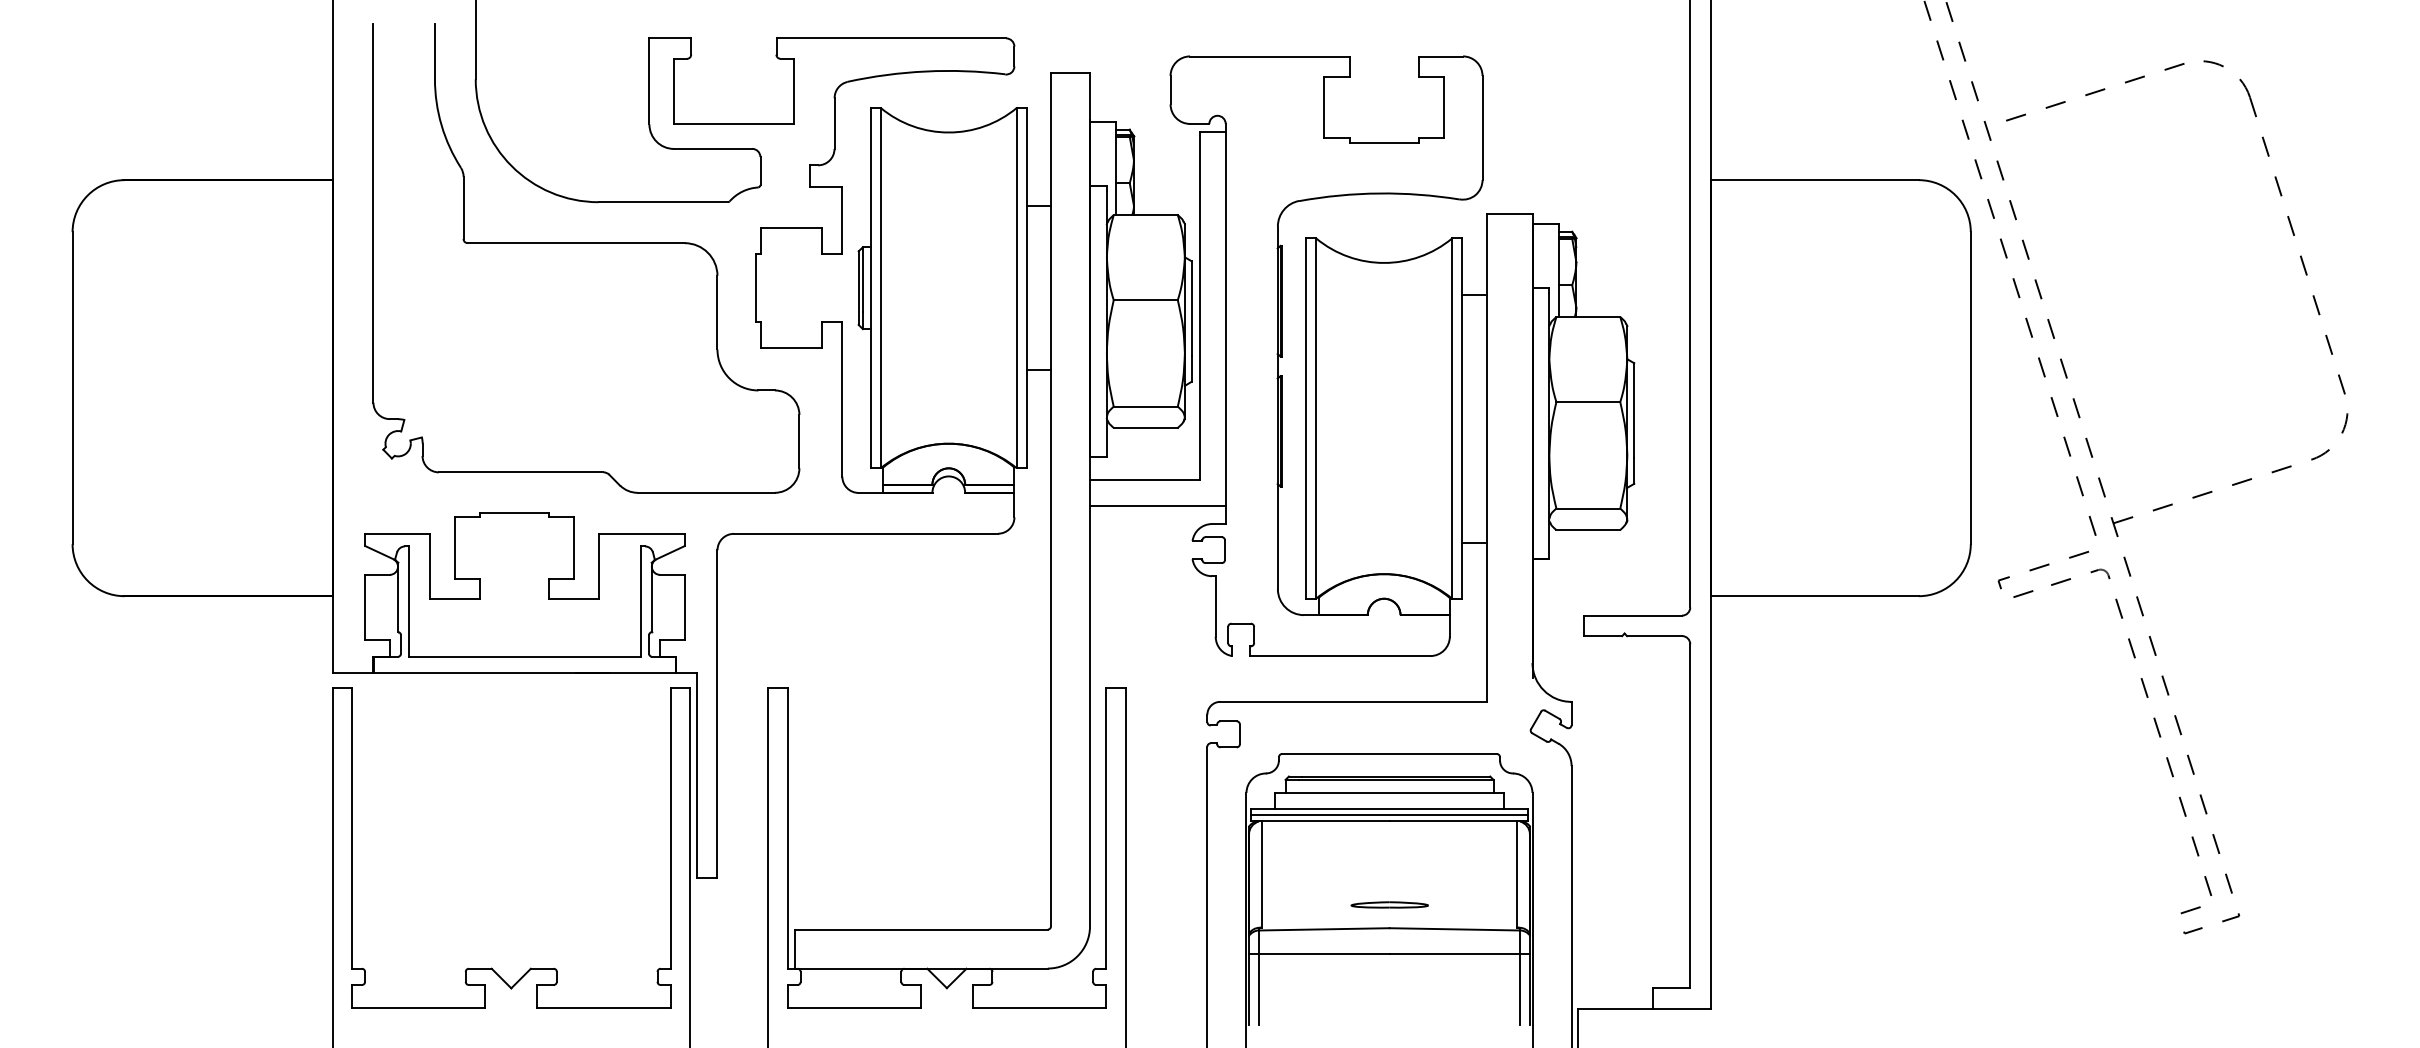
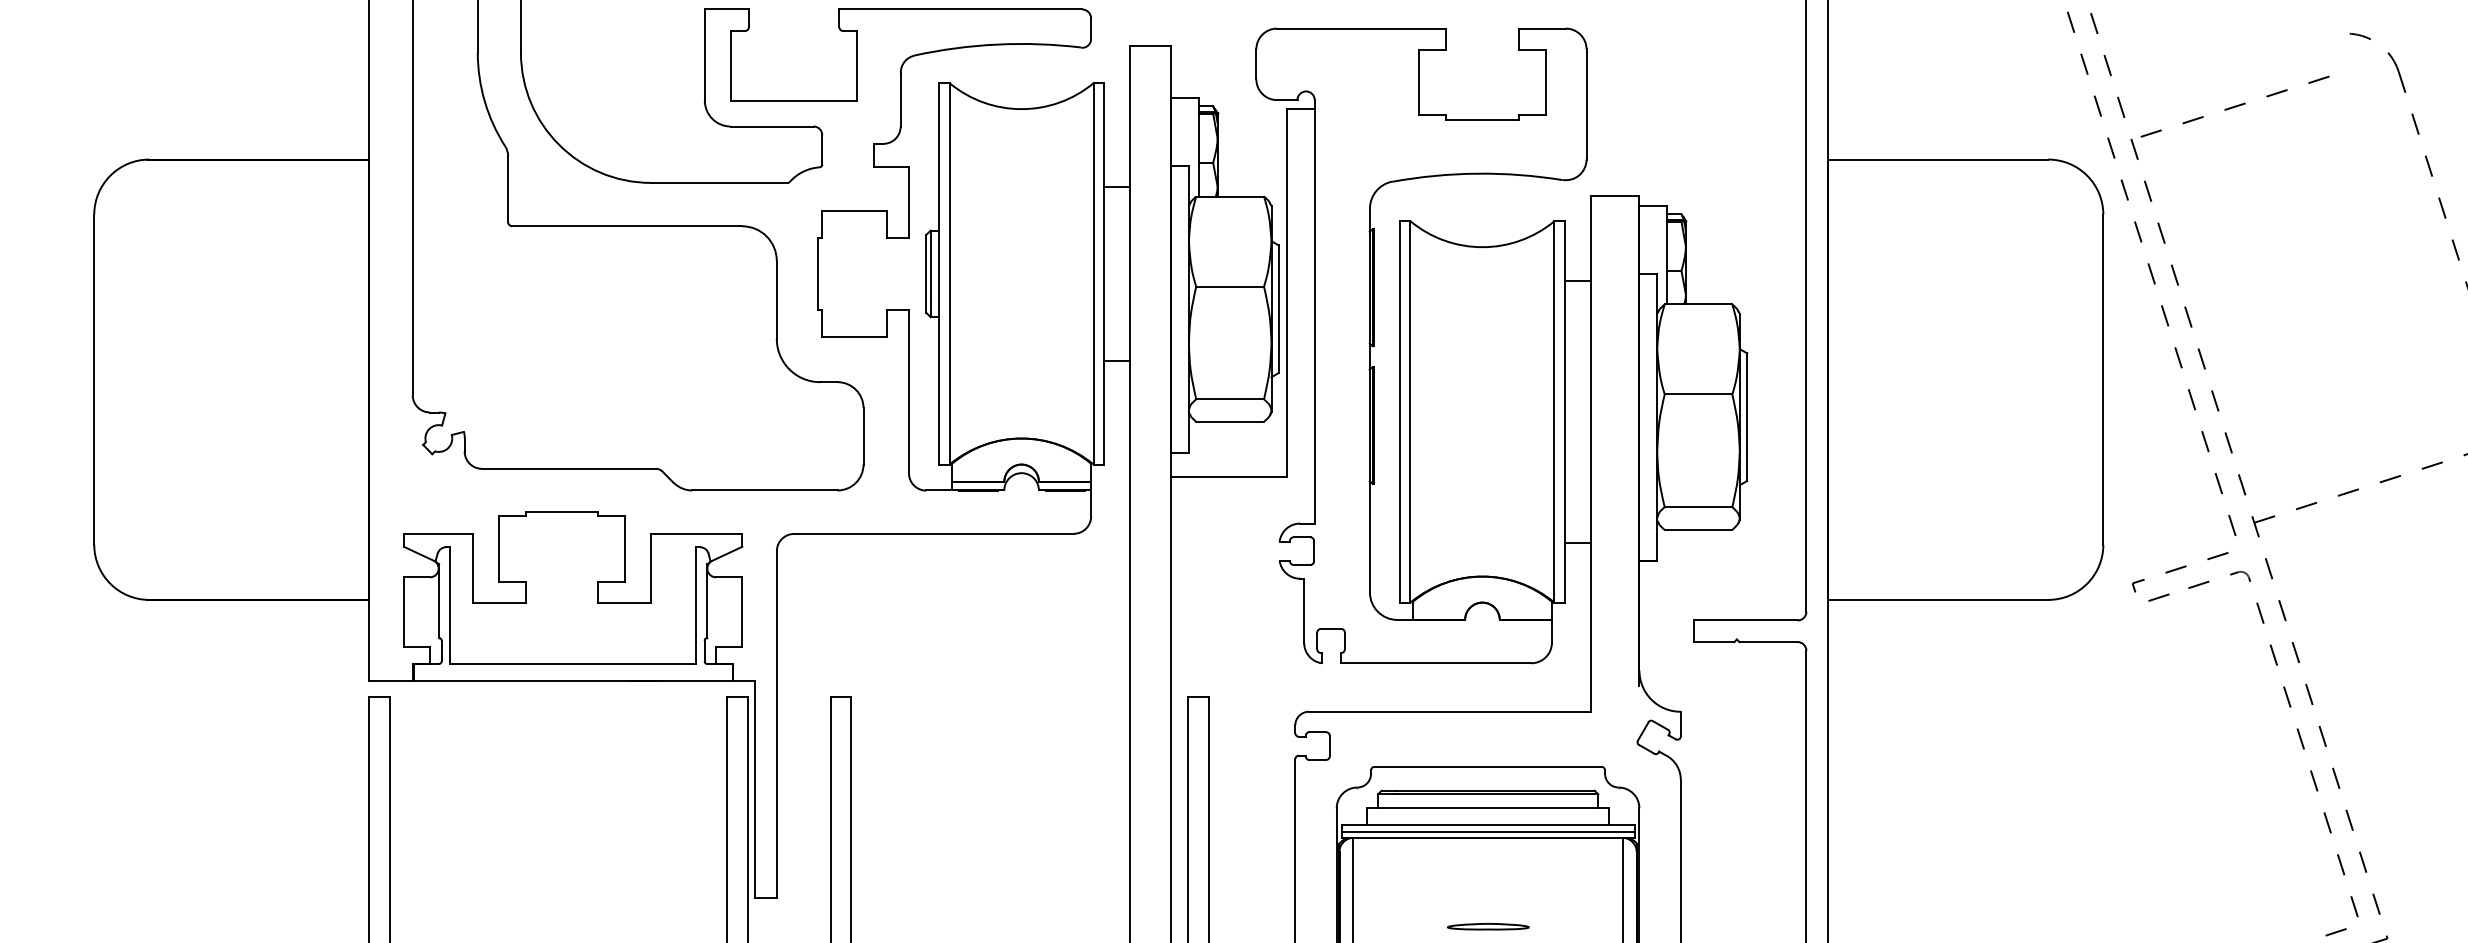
line: (2095, 92) -> (2235, 107), moved
line: (1157, 506) -> (1242, 504), removed

